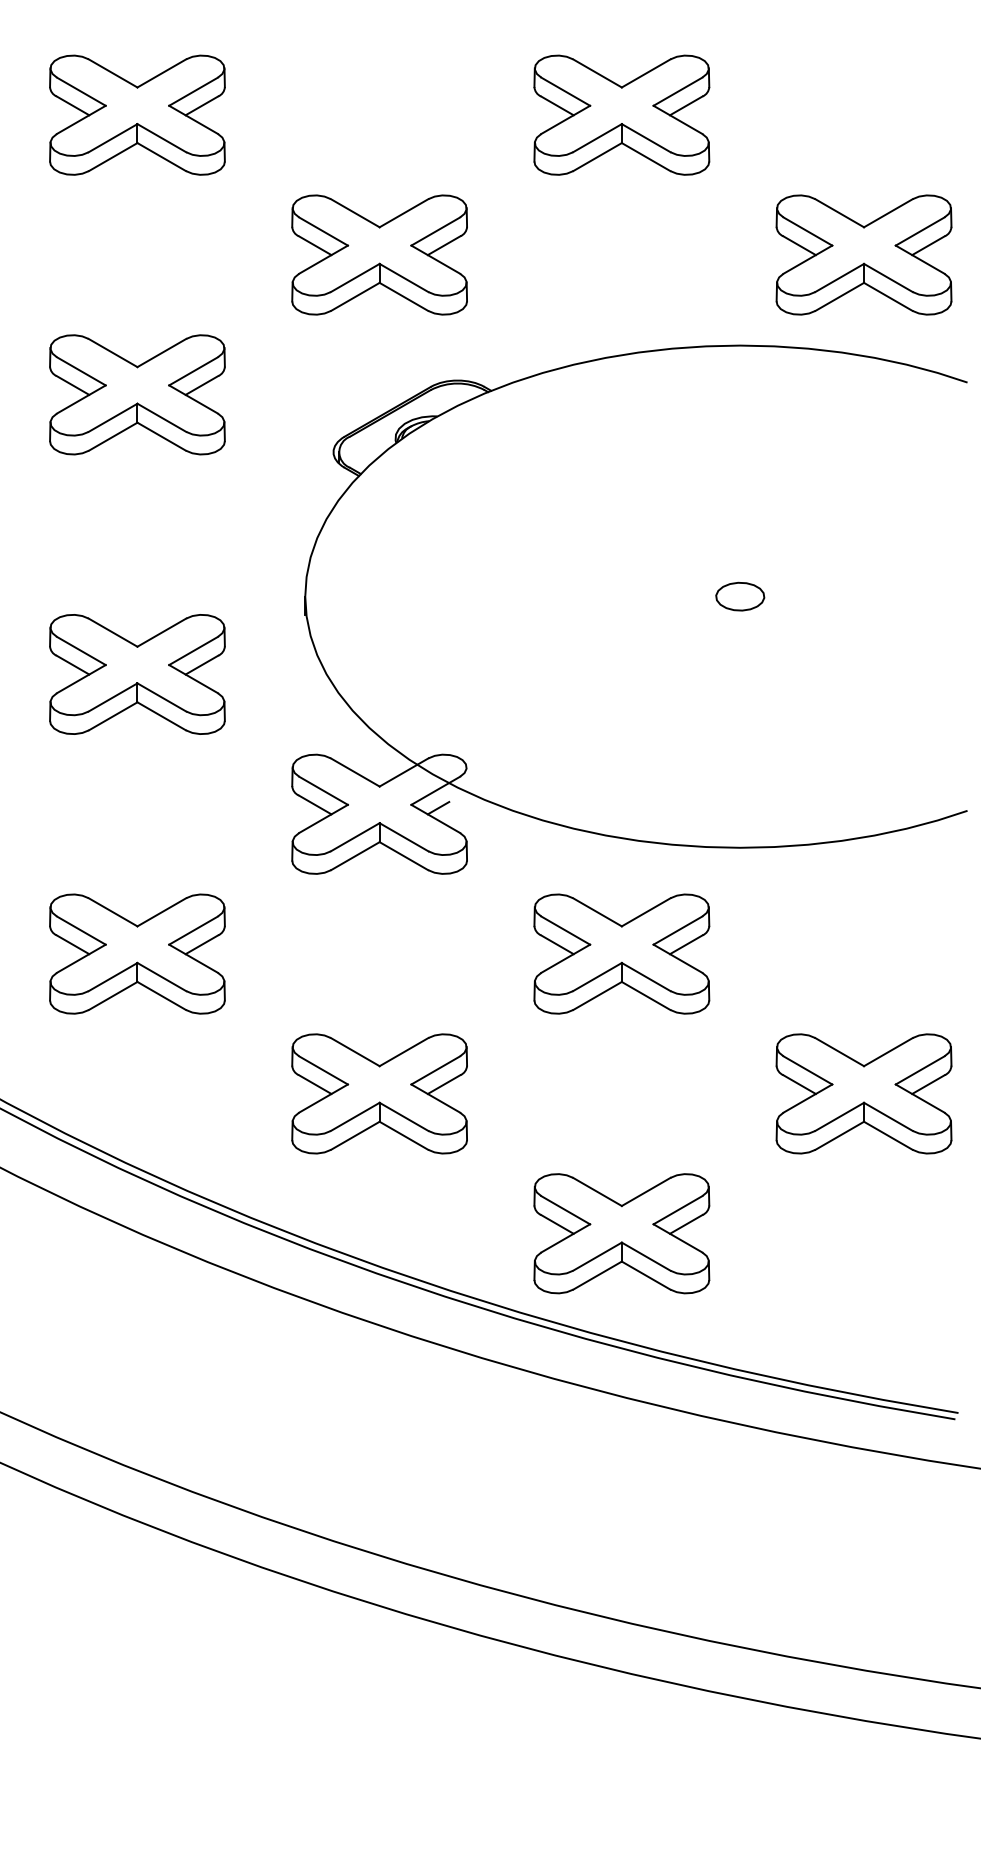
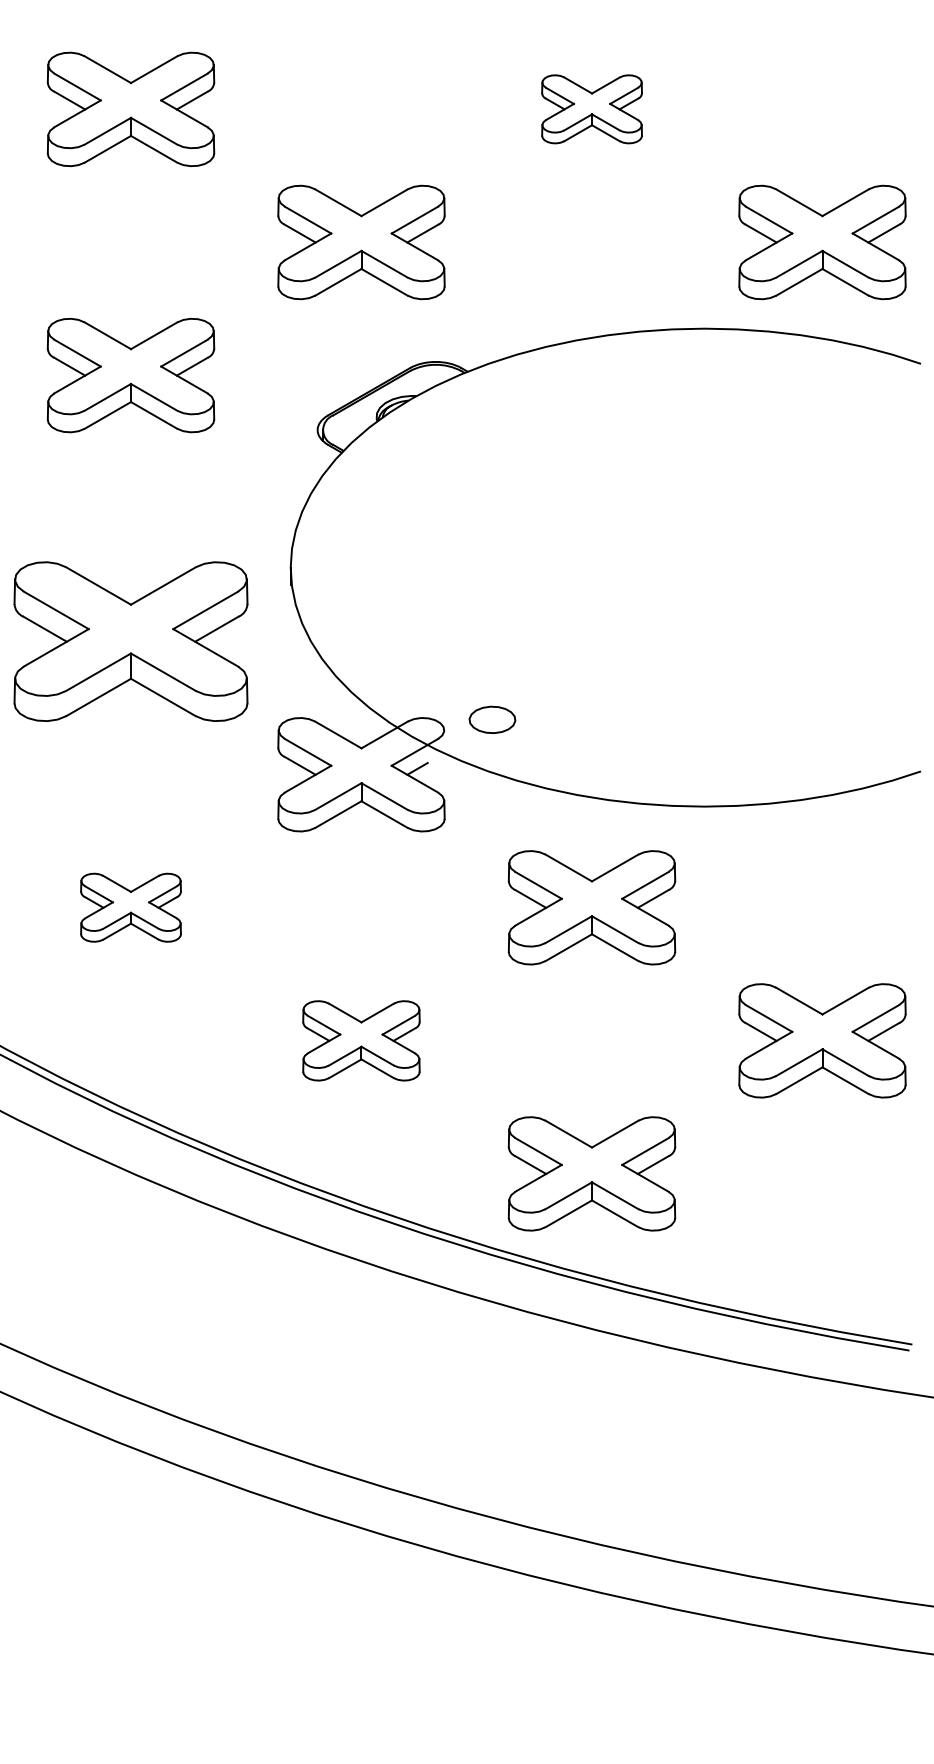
part: (621, 114) -> (591, 108), size x0.6
part: (740, 596) -> (492, 719), moved
part: (137, 674) -> (131, 641), size x1.4
part: (137, 953) -> (131, 907), size x0.6
part: (379, 1093) -> (361, 1040), size x0.7

